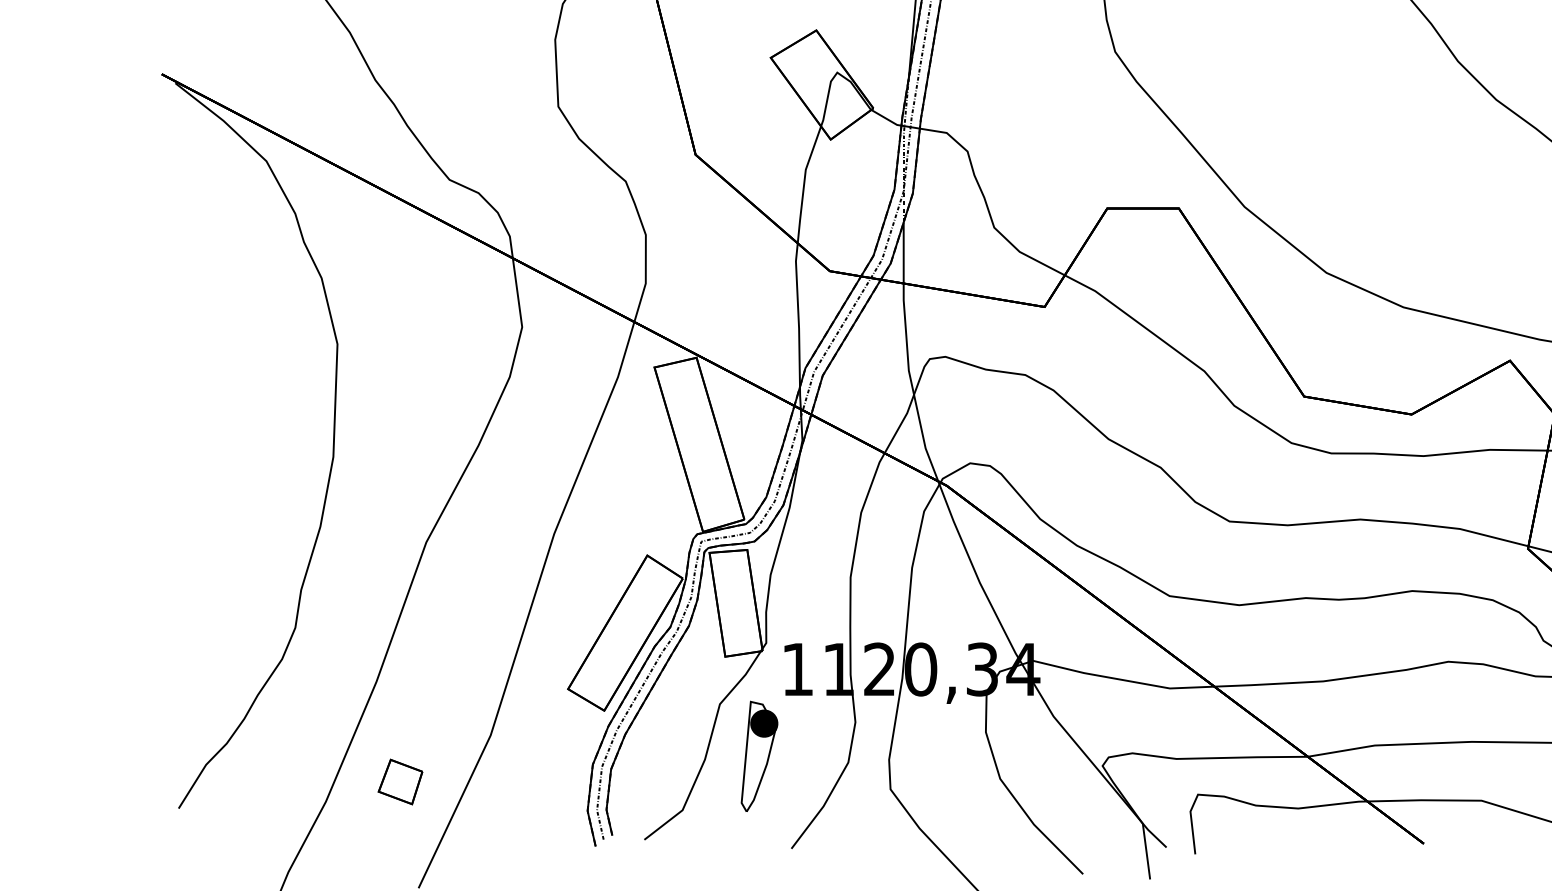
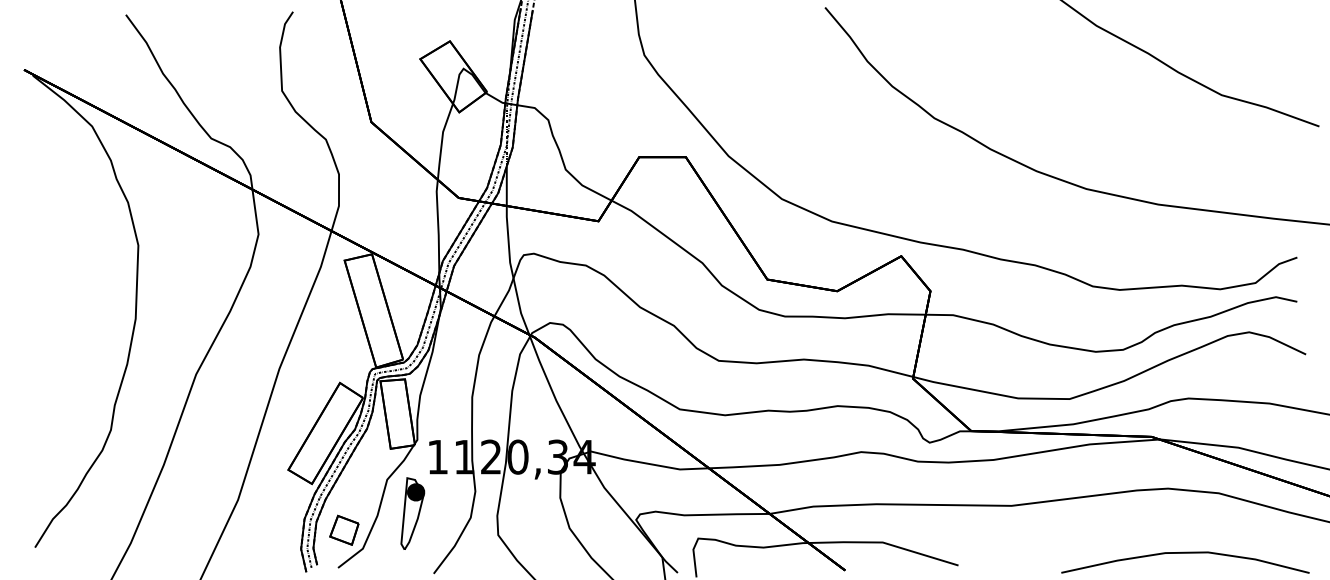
part: (400, 780) -> (344, 529), moved

